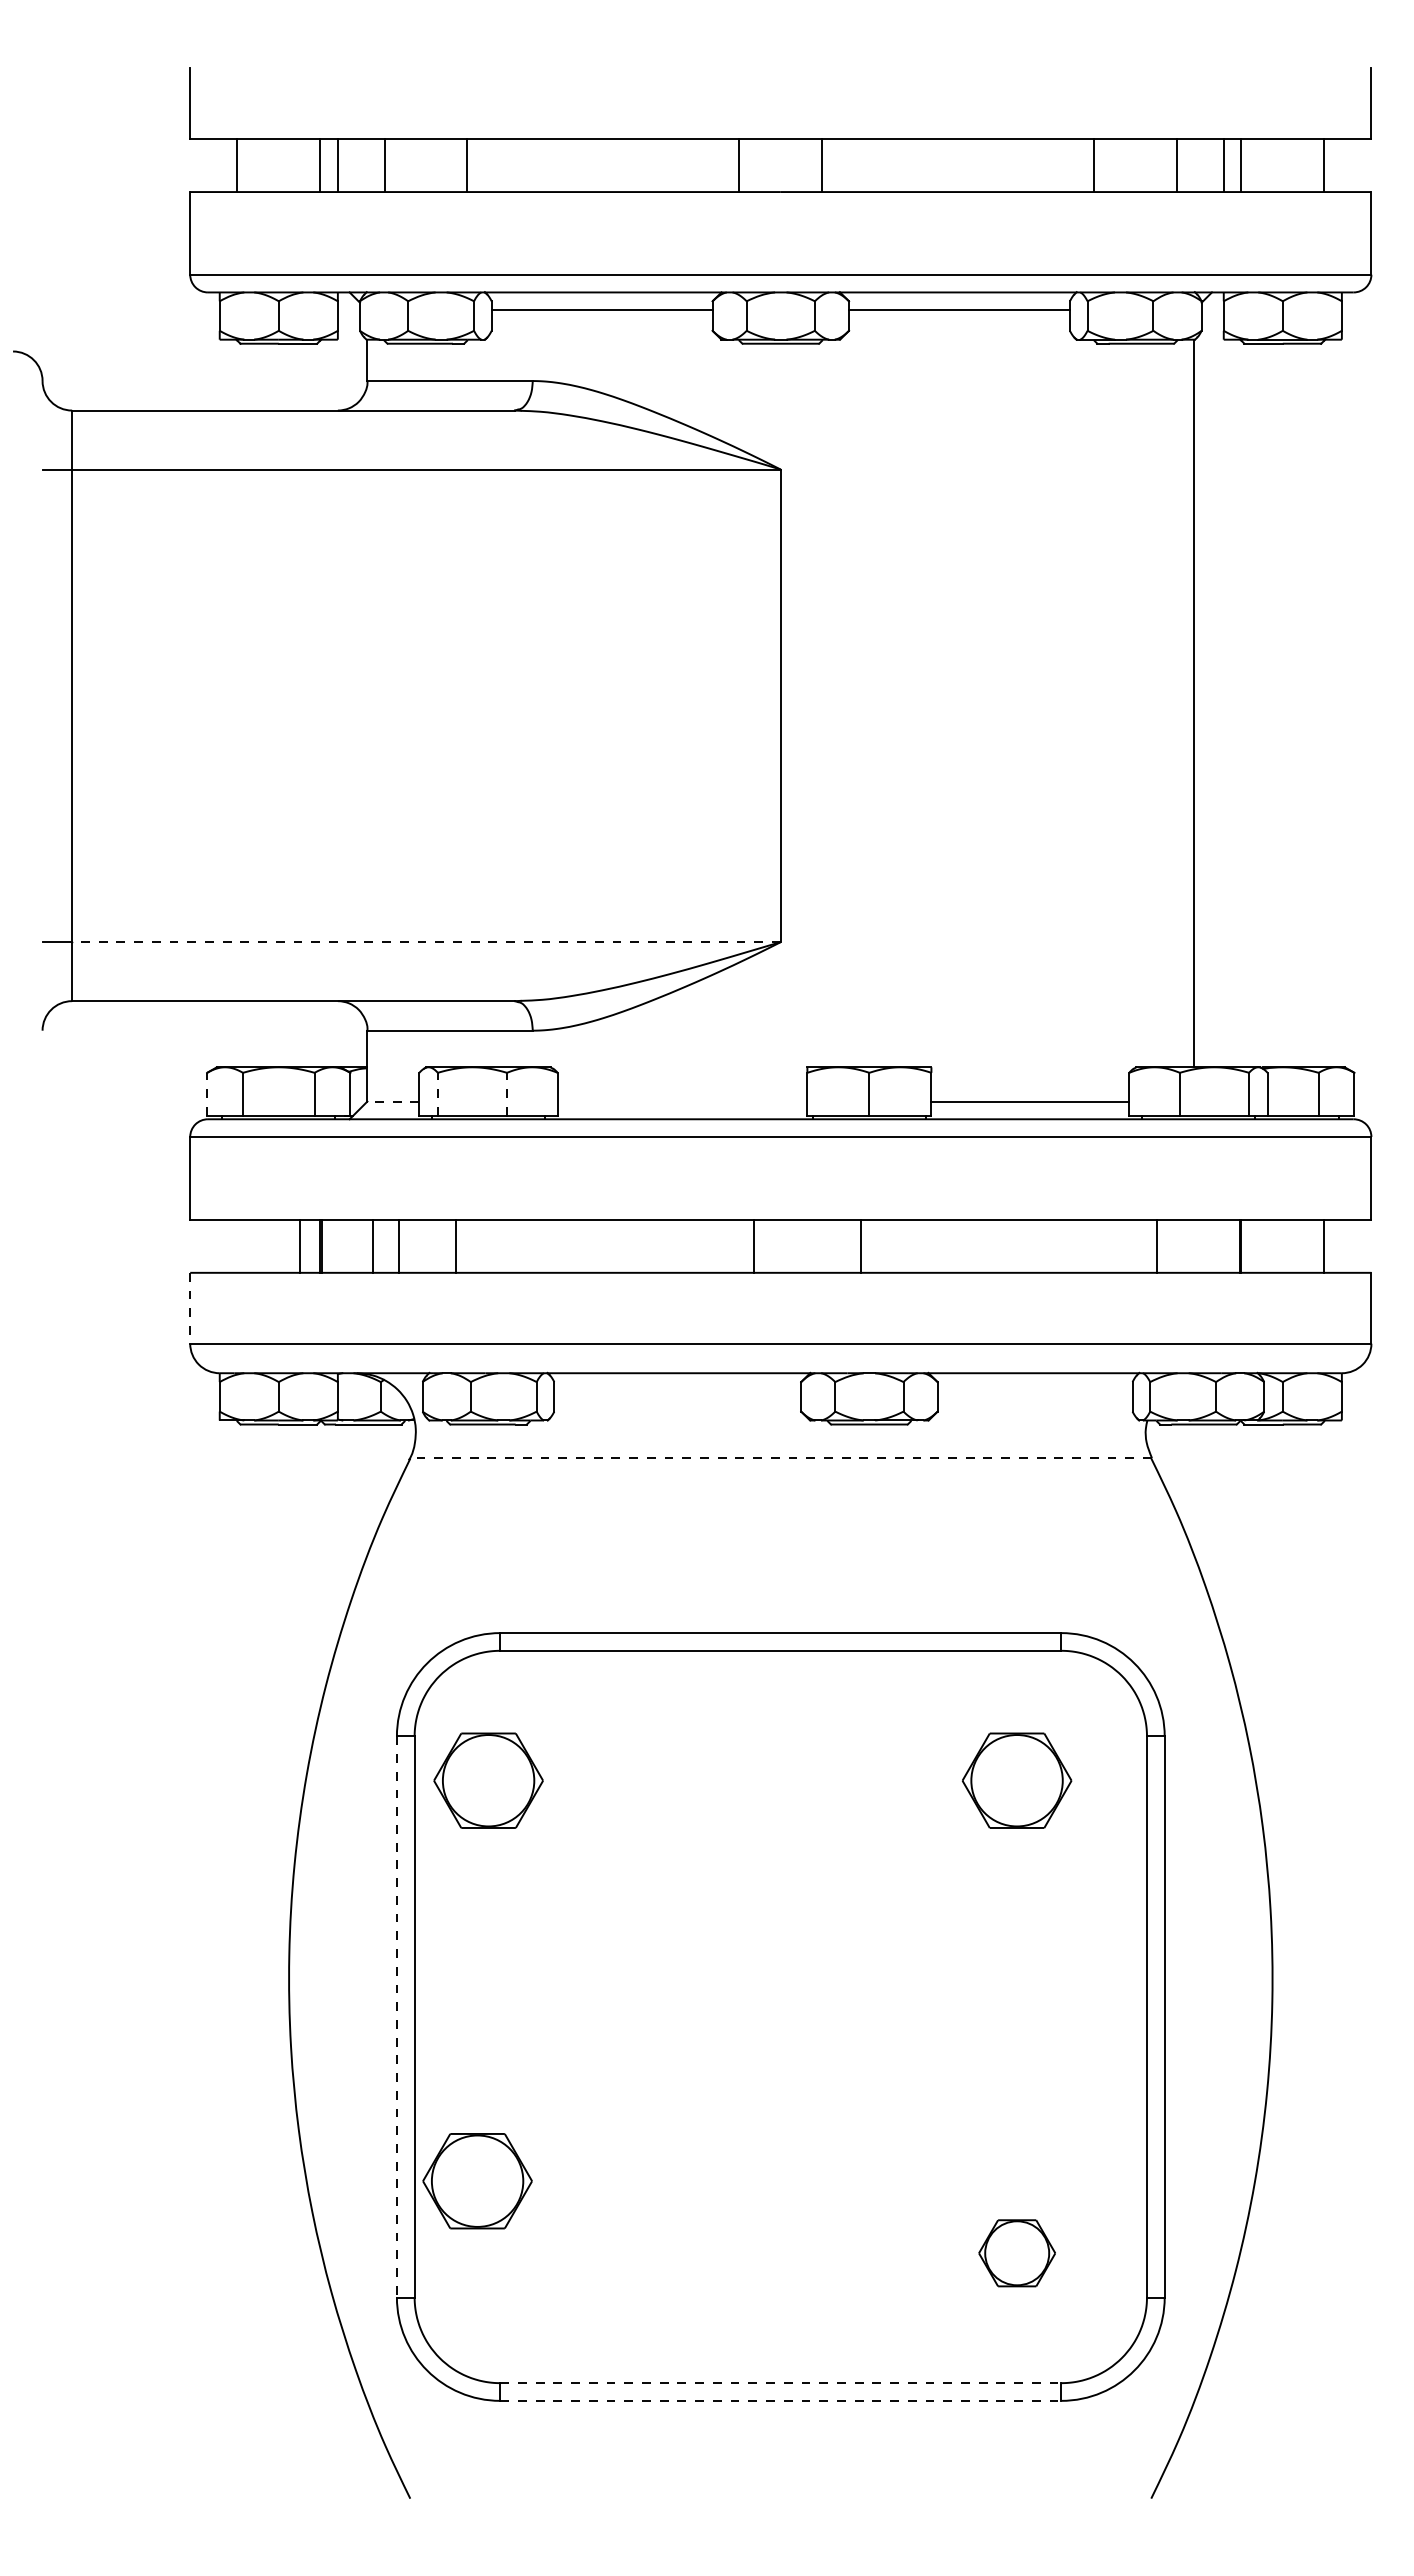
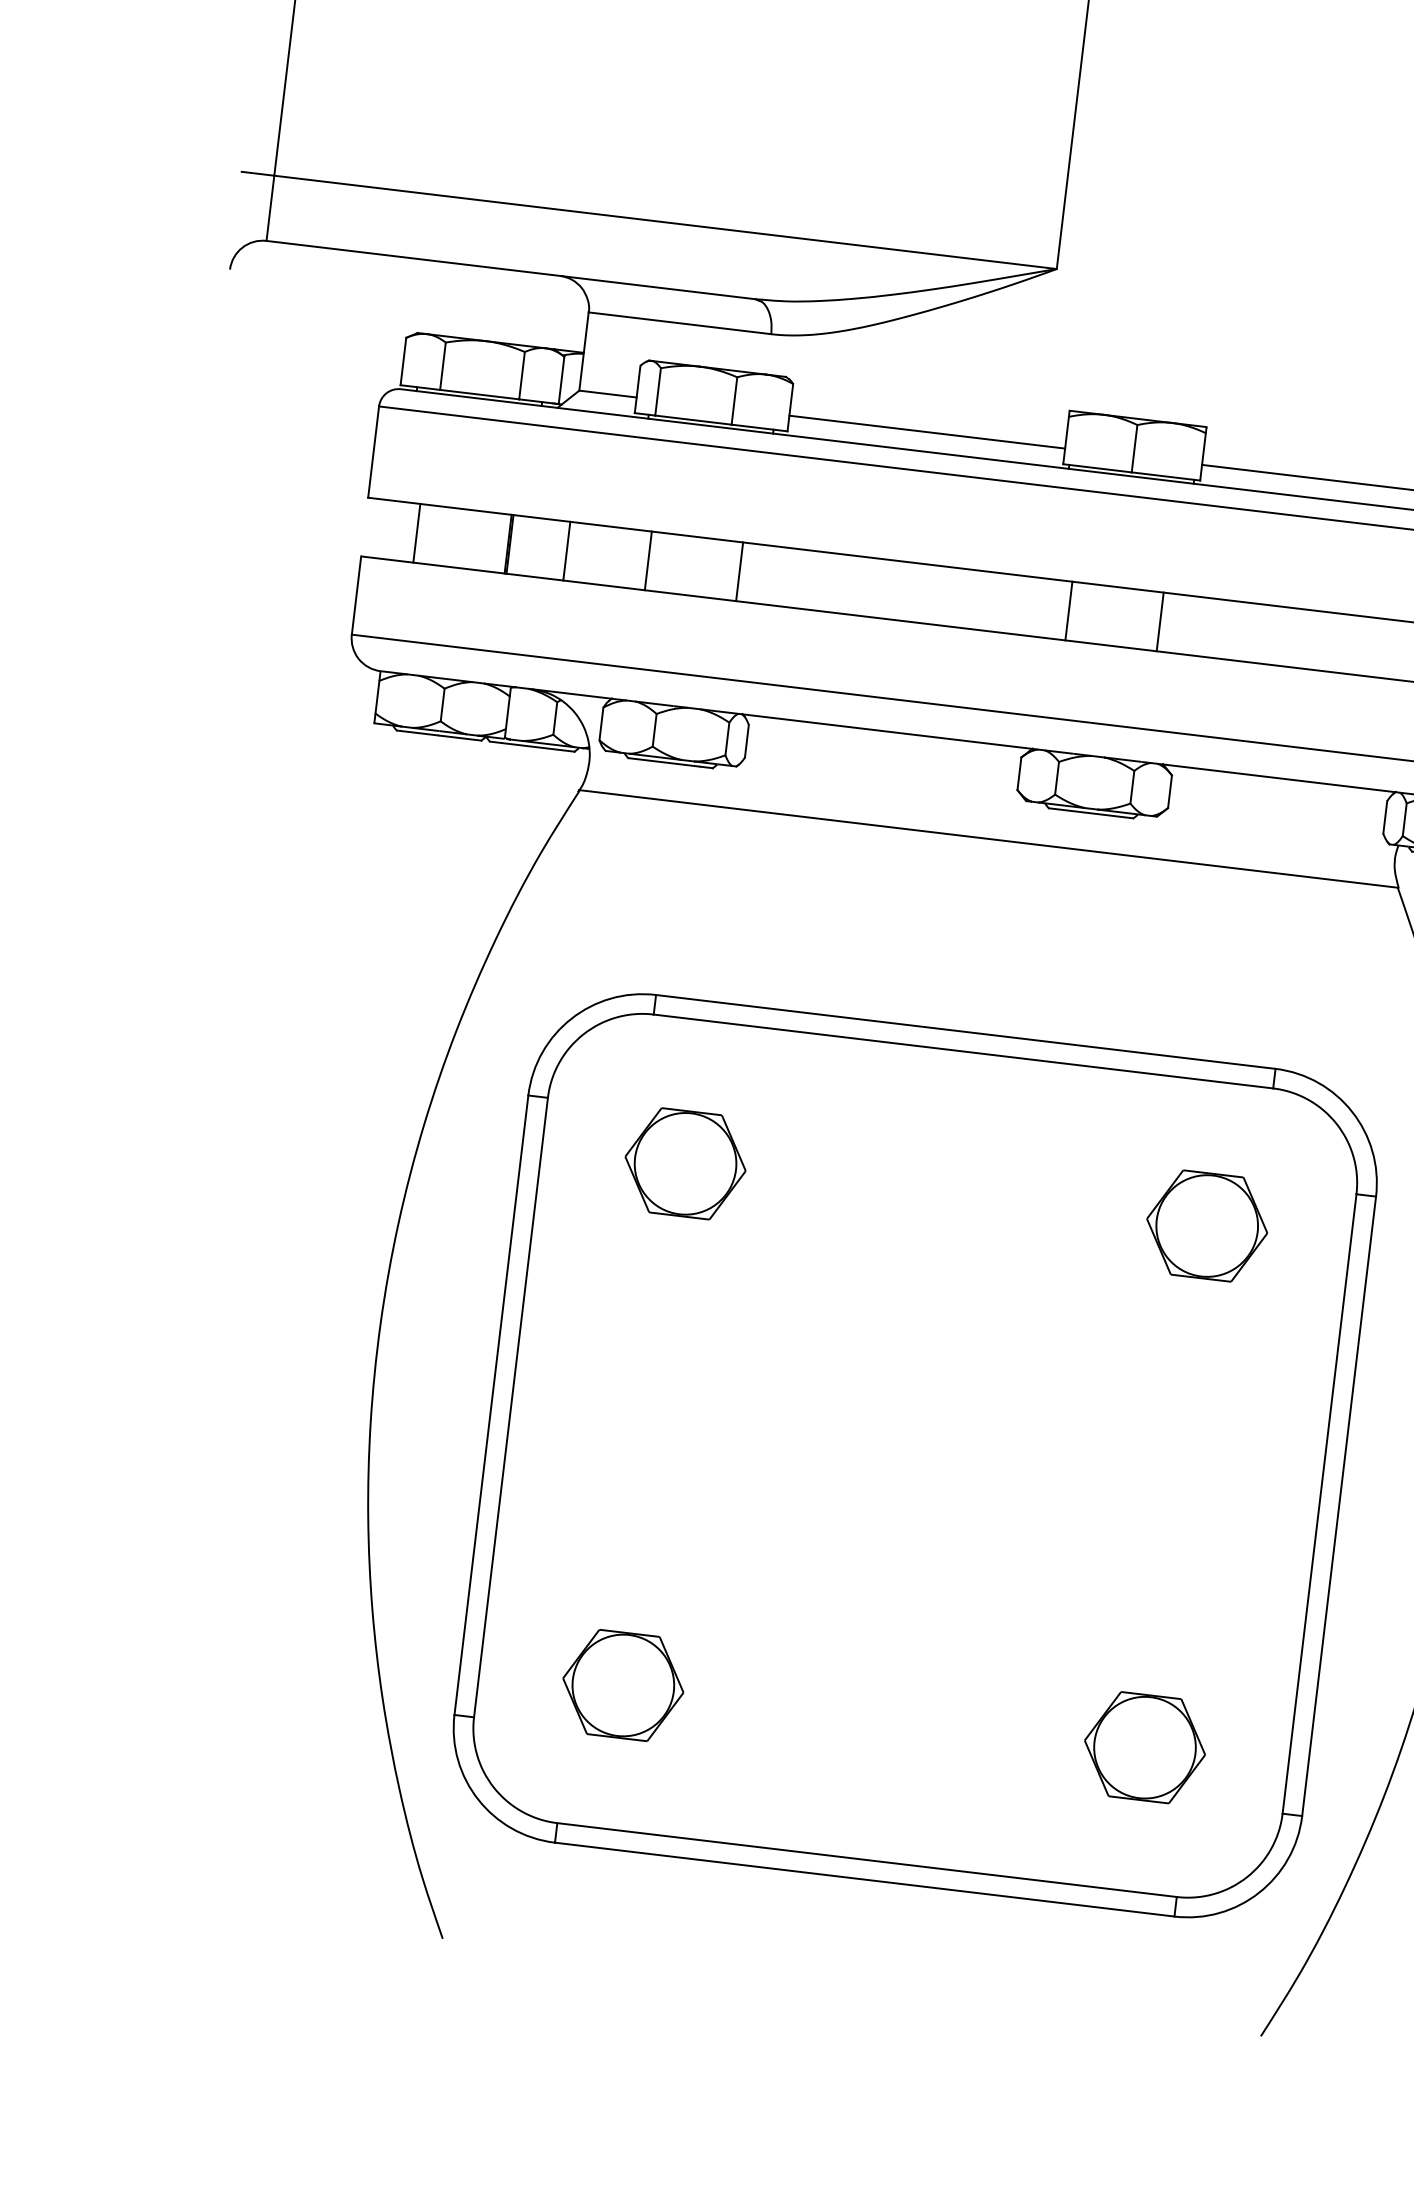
line: (425, 942) -> (664, 222), dashed -> solid
line: (207, 1093) -> (403, 360), dashed -> solid
line: (437, 1093) -> (657, 390), dashed -> solid
line: (507, 1093) -> (735, 400), dashed -> solid
line: (393, 1101) -> (608, 394), dashed -> solid
line: (682, 1101) -> (927, 432), added
line: (300, 1245) -> (416, 532), moved
line: (399, 1245) -> (648, 560), moved
line: (455, 1245) -> (739, 570), moved
line: (754, 1245) -> (1069, 610), moved
line: (860, 1245) -> (1160, 621), moved
line: (190, 1308) -> (356, 595), dashed -> solid
line: (780, 1458) -> (988, 839), dashed -> solid
part: (488, 1780) -> (685, 1163), moved
line: (396, 2016) -> (491, 1404), dashed -> solid
part: (477, 2181) -> (623, 1685), moved
part: (1017, 2253) -> (1145, 1748), size x1.43
line: (780, 2383) -> (866, 1860), dashed -> solid
line: (780, 2400) -> (864, 1879), dashed -> solid

